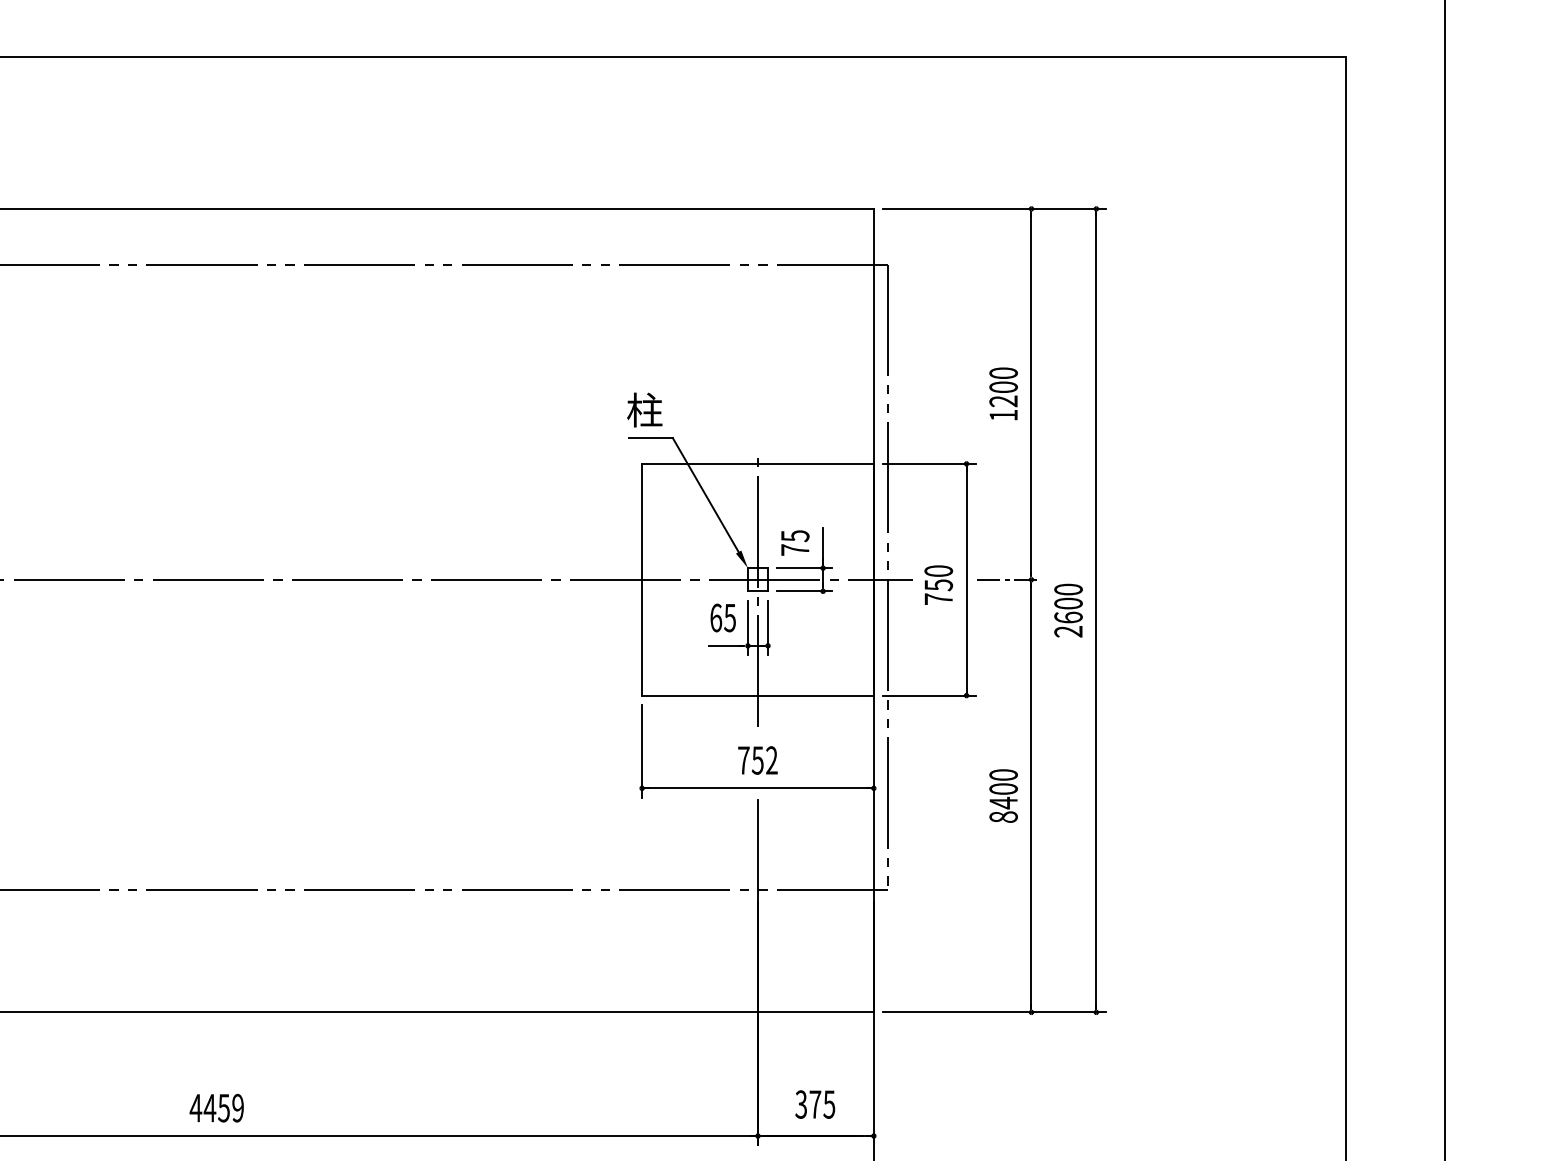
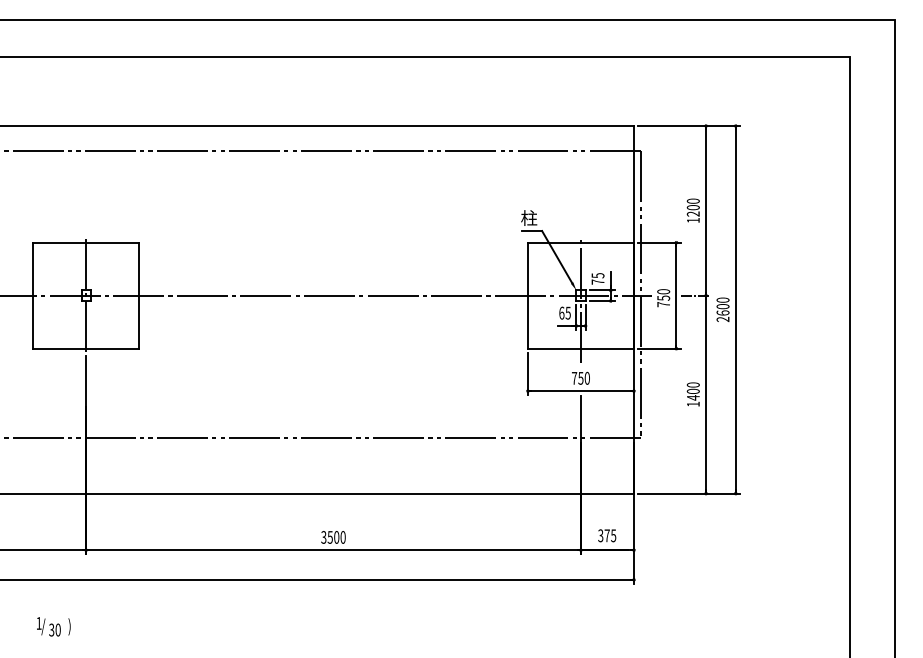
text: (770, 760) -> (586, 378), 752 -> 750
text: (1001, 815) -> (692, 403), 8400 -> 1400
text: (217, 1108) -> (333, 537), 4459 -> 3500

